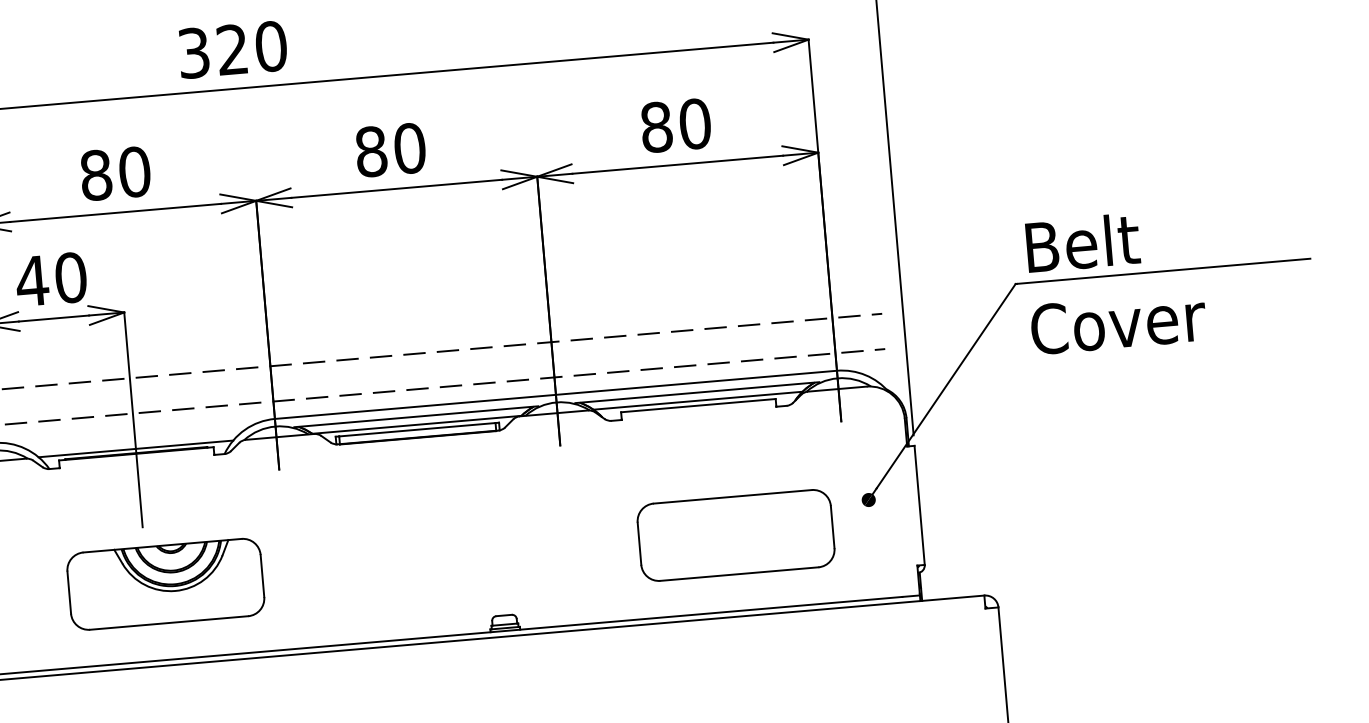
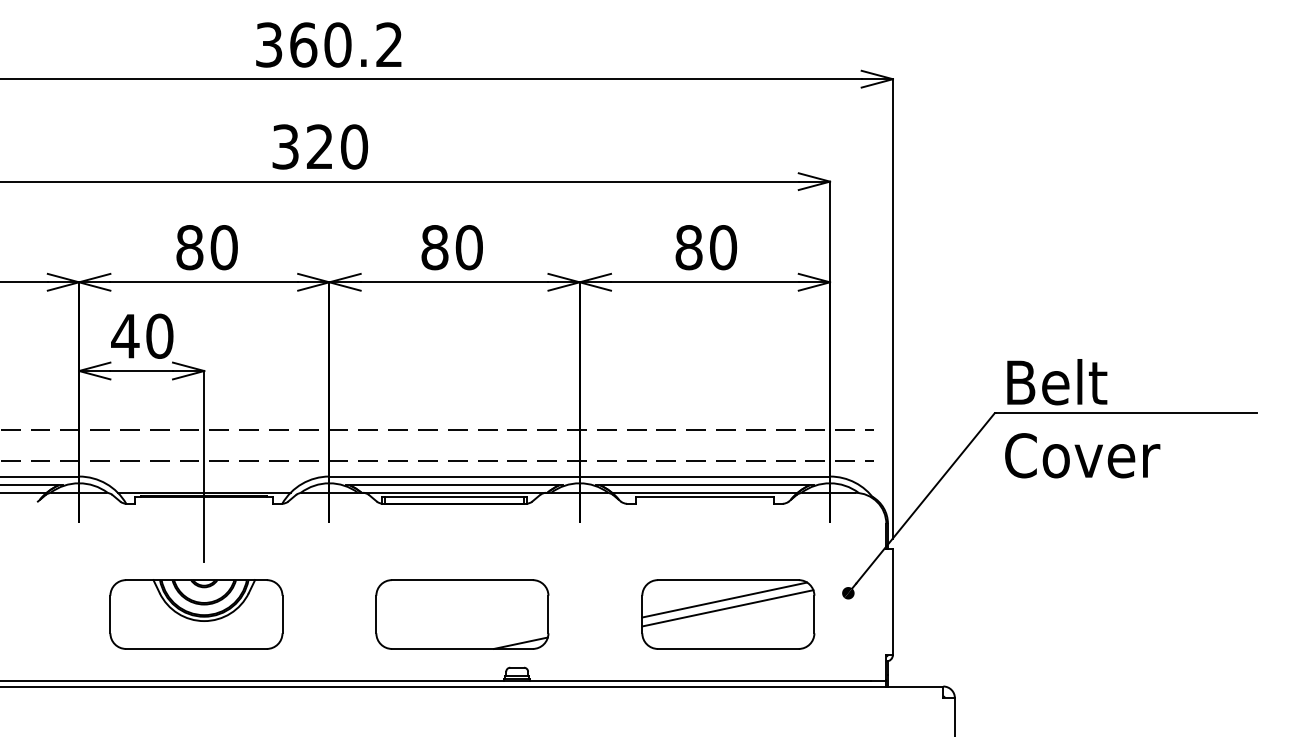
line: (730, 518) -> (724, 599), added
line: (734, 528) -> (727, 608), added
part: (437, 561) -> (462, 614), added
part: (165, 584) -> (196, 614), moved

